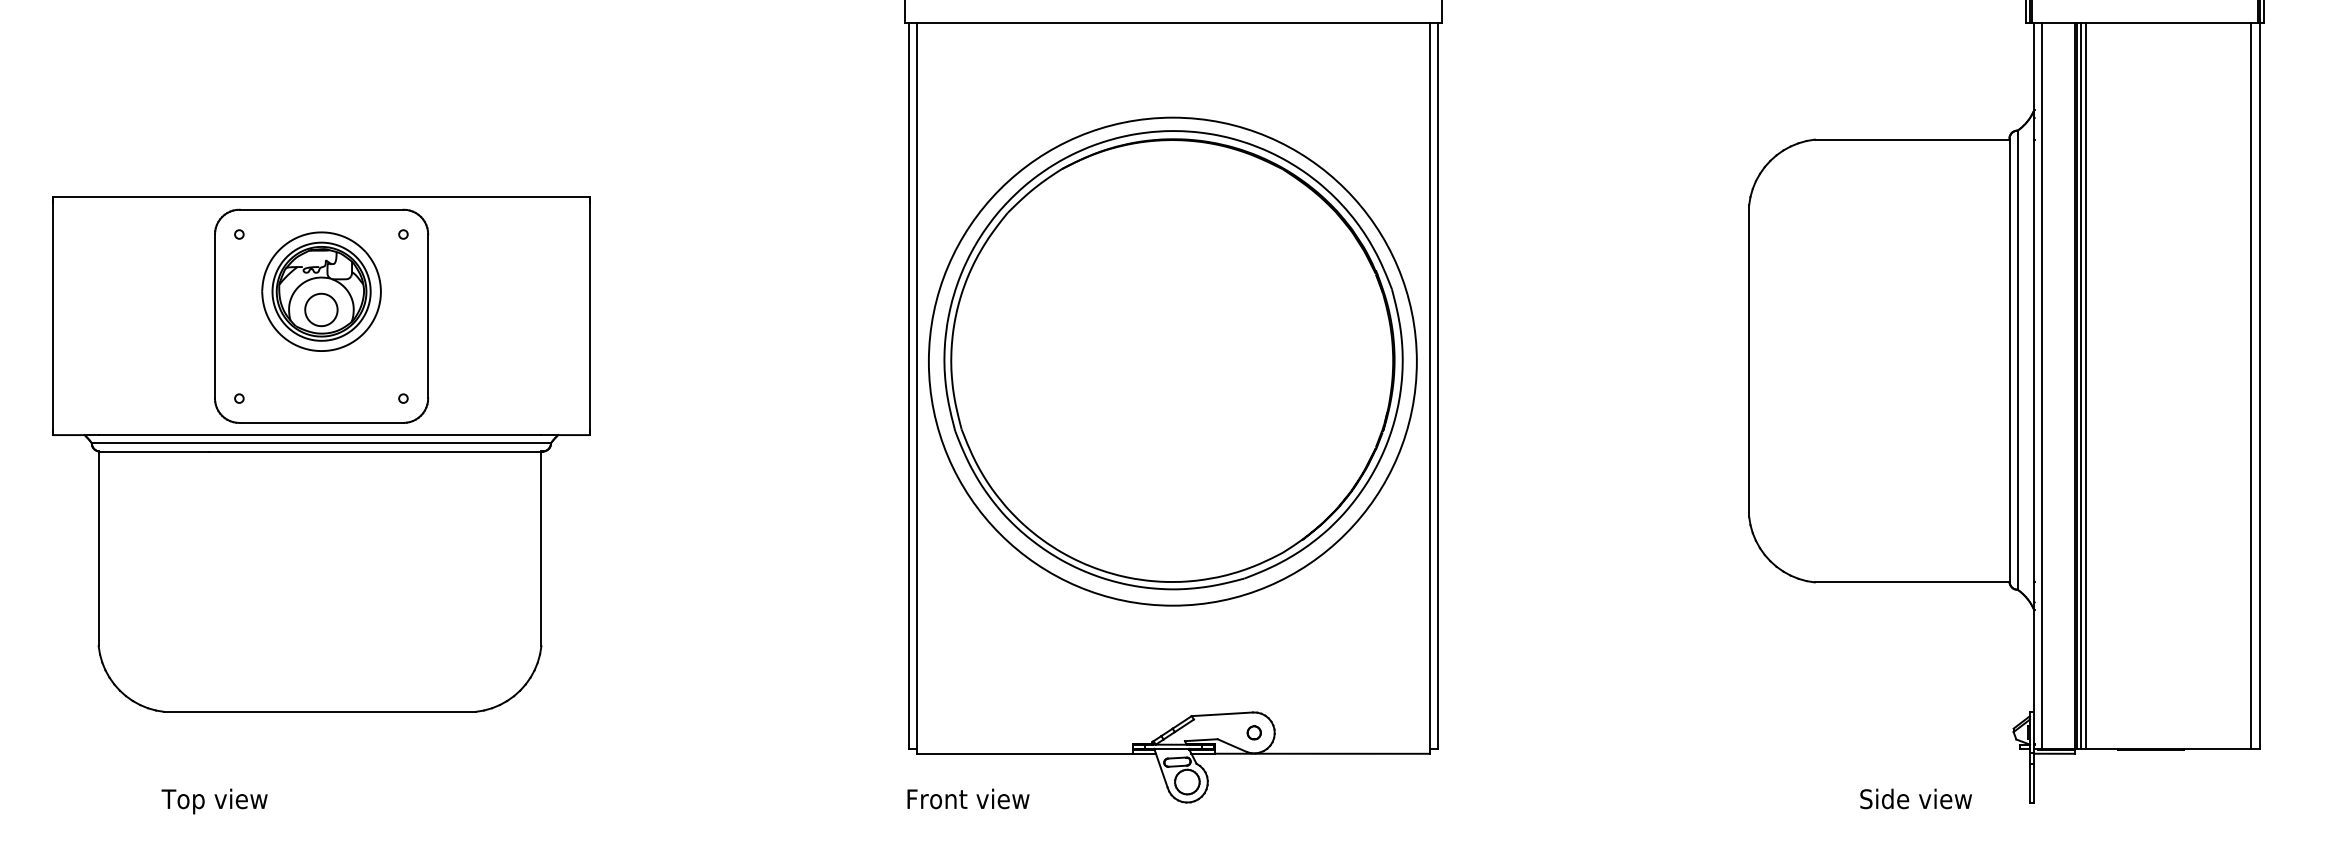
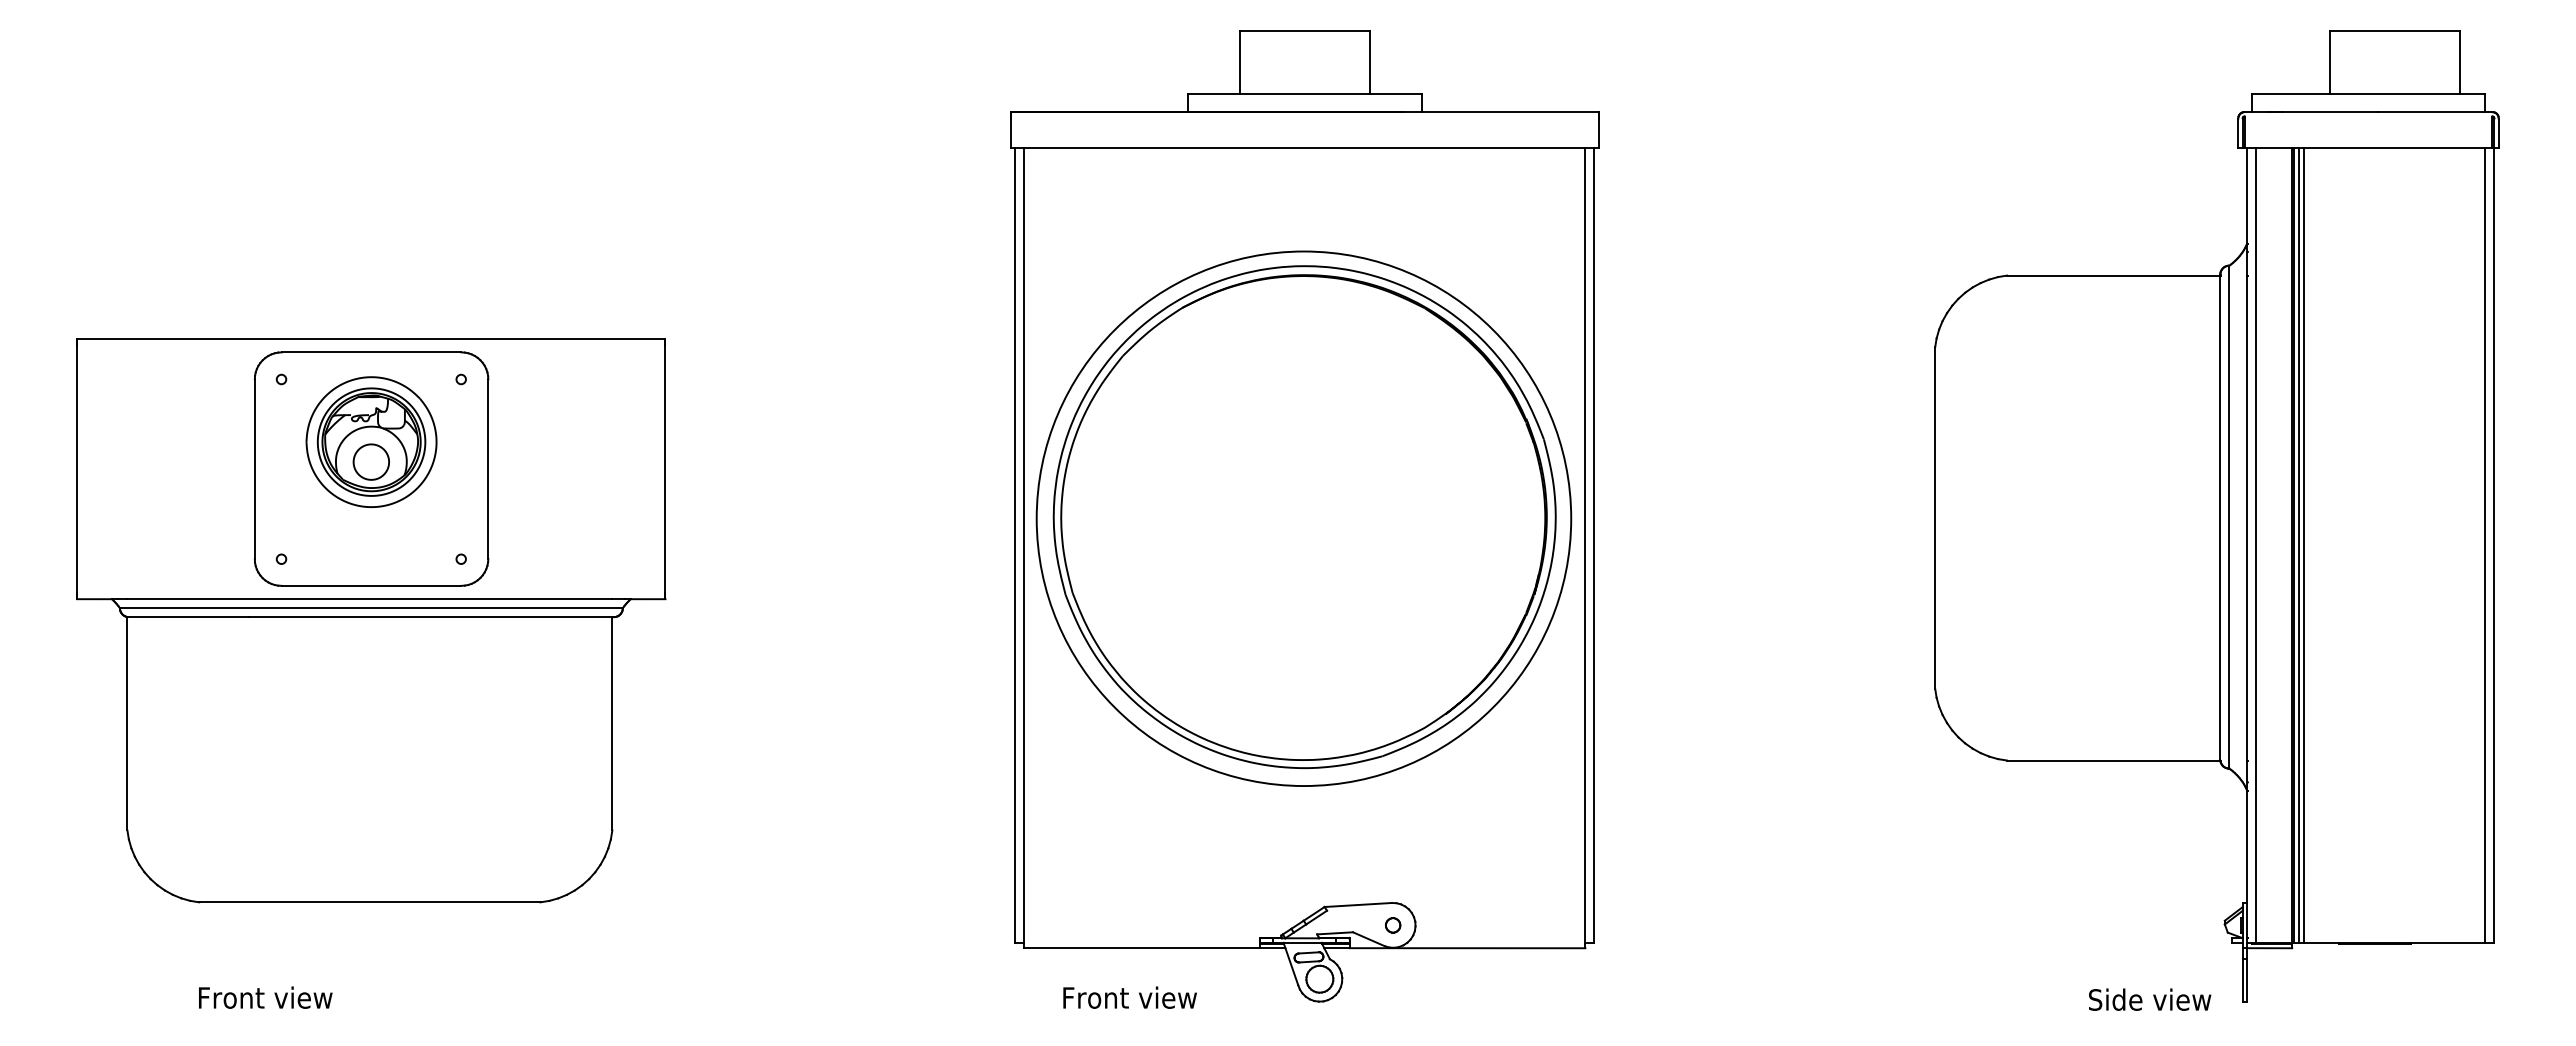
text: (967, 798) -> (1129, 997), moved
text: (1916, 798) -> (2150, 999), moved
text: (223, 801) -> (264, 1000), Top view -> Front view

